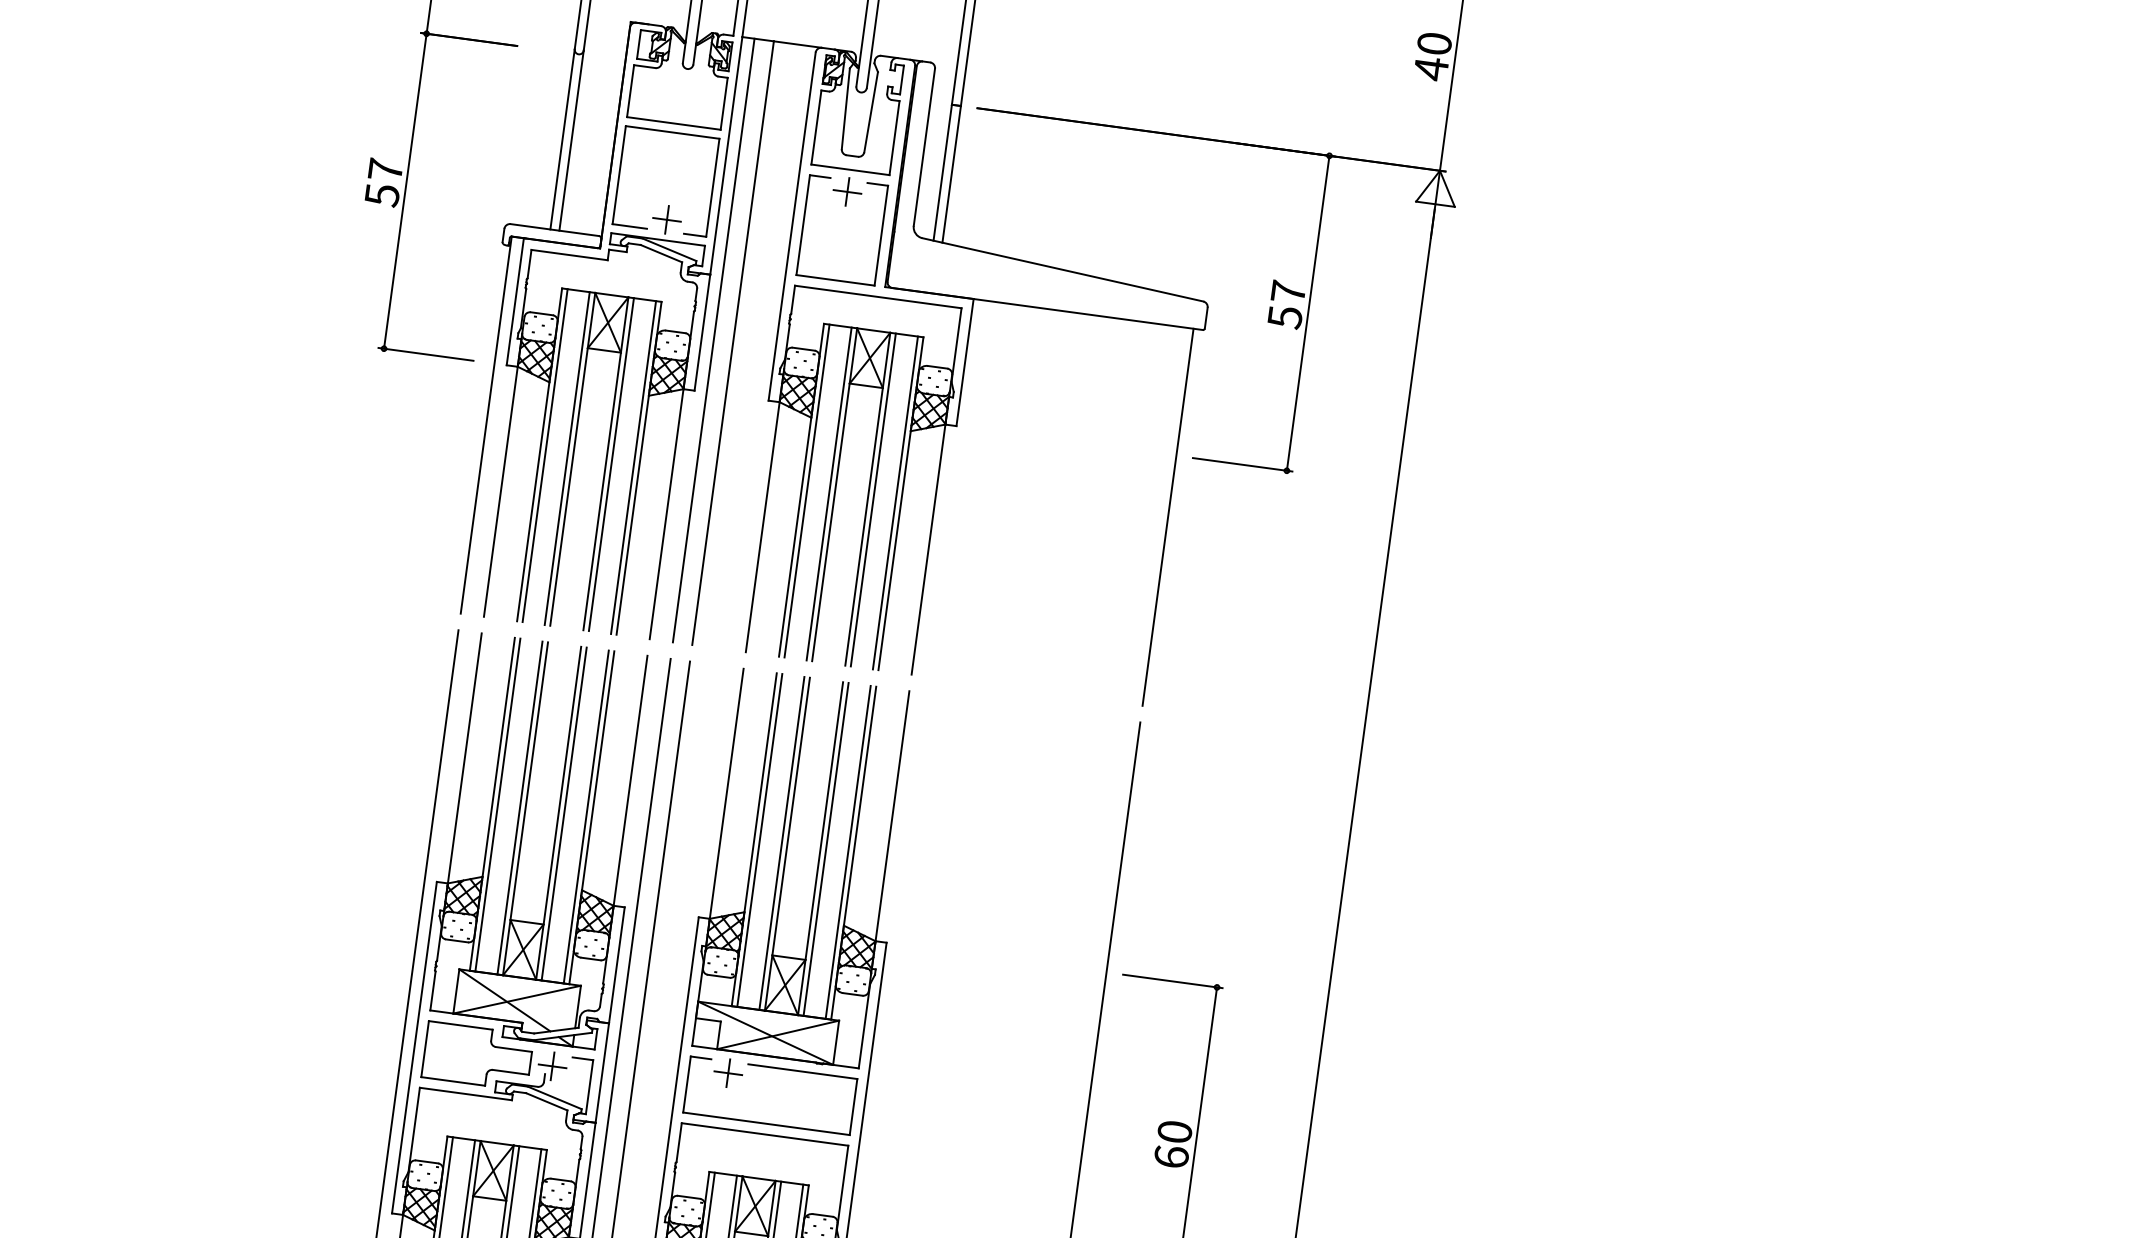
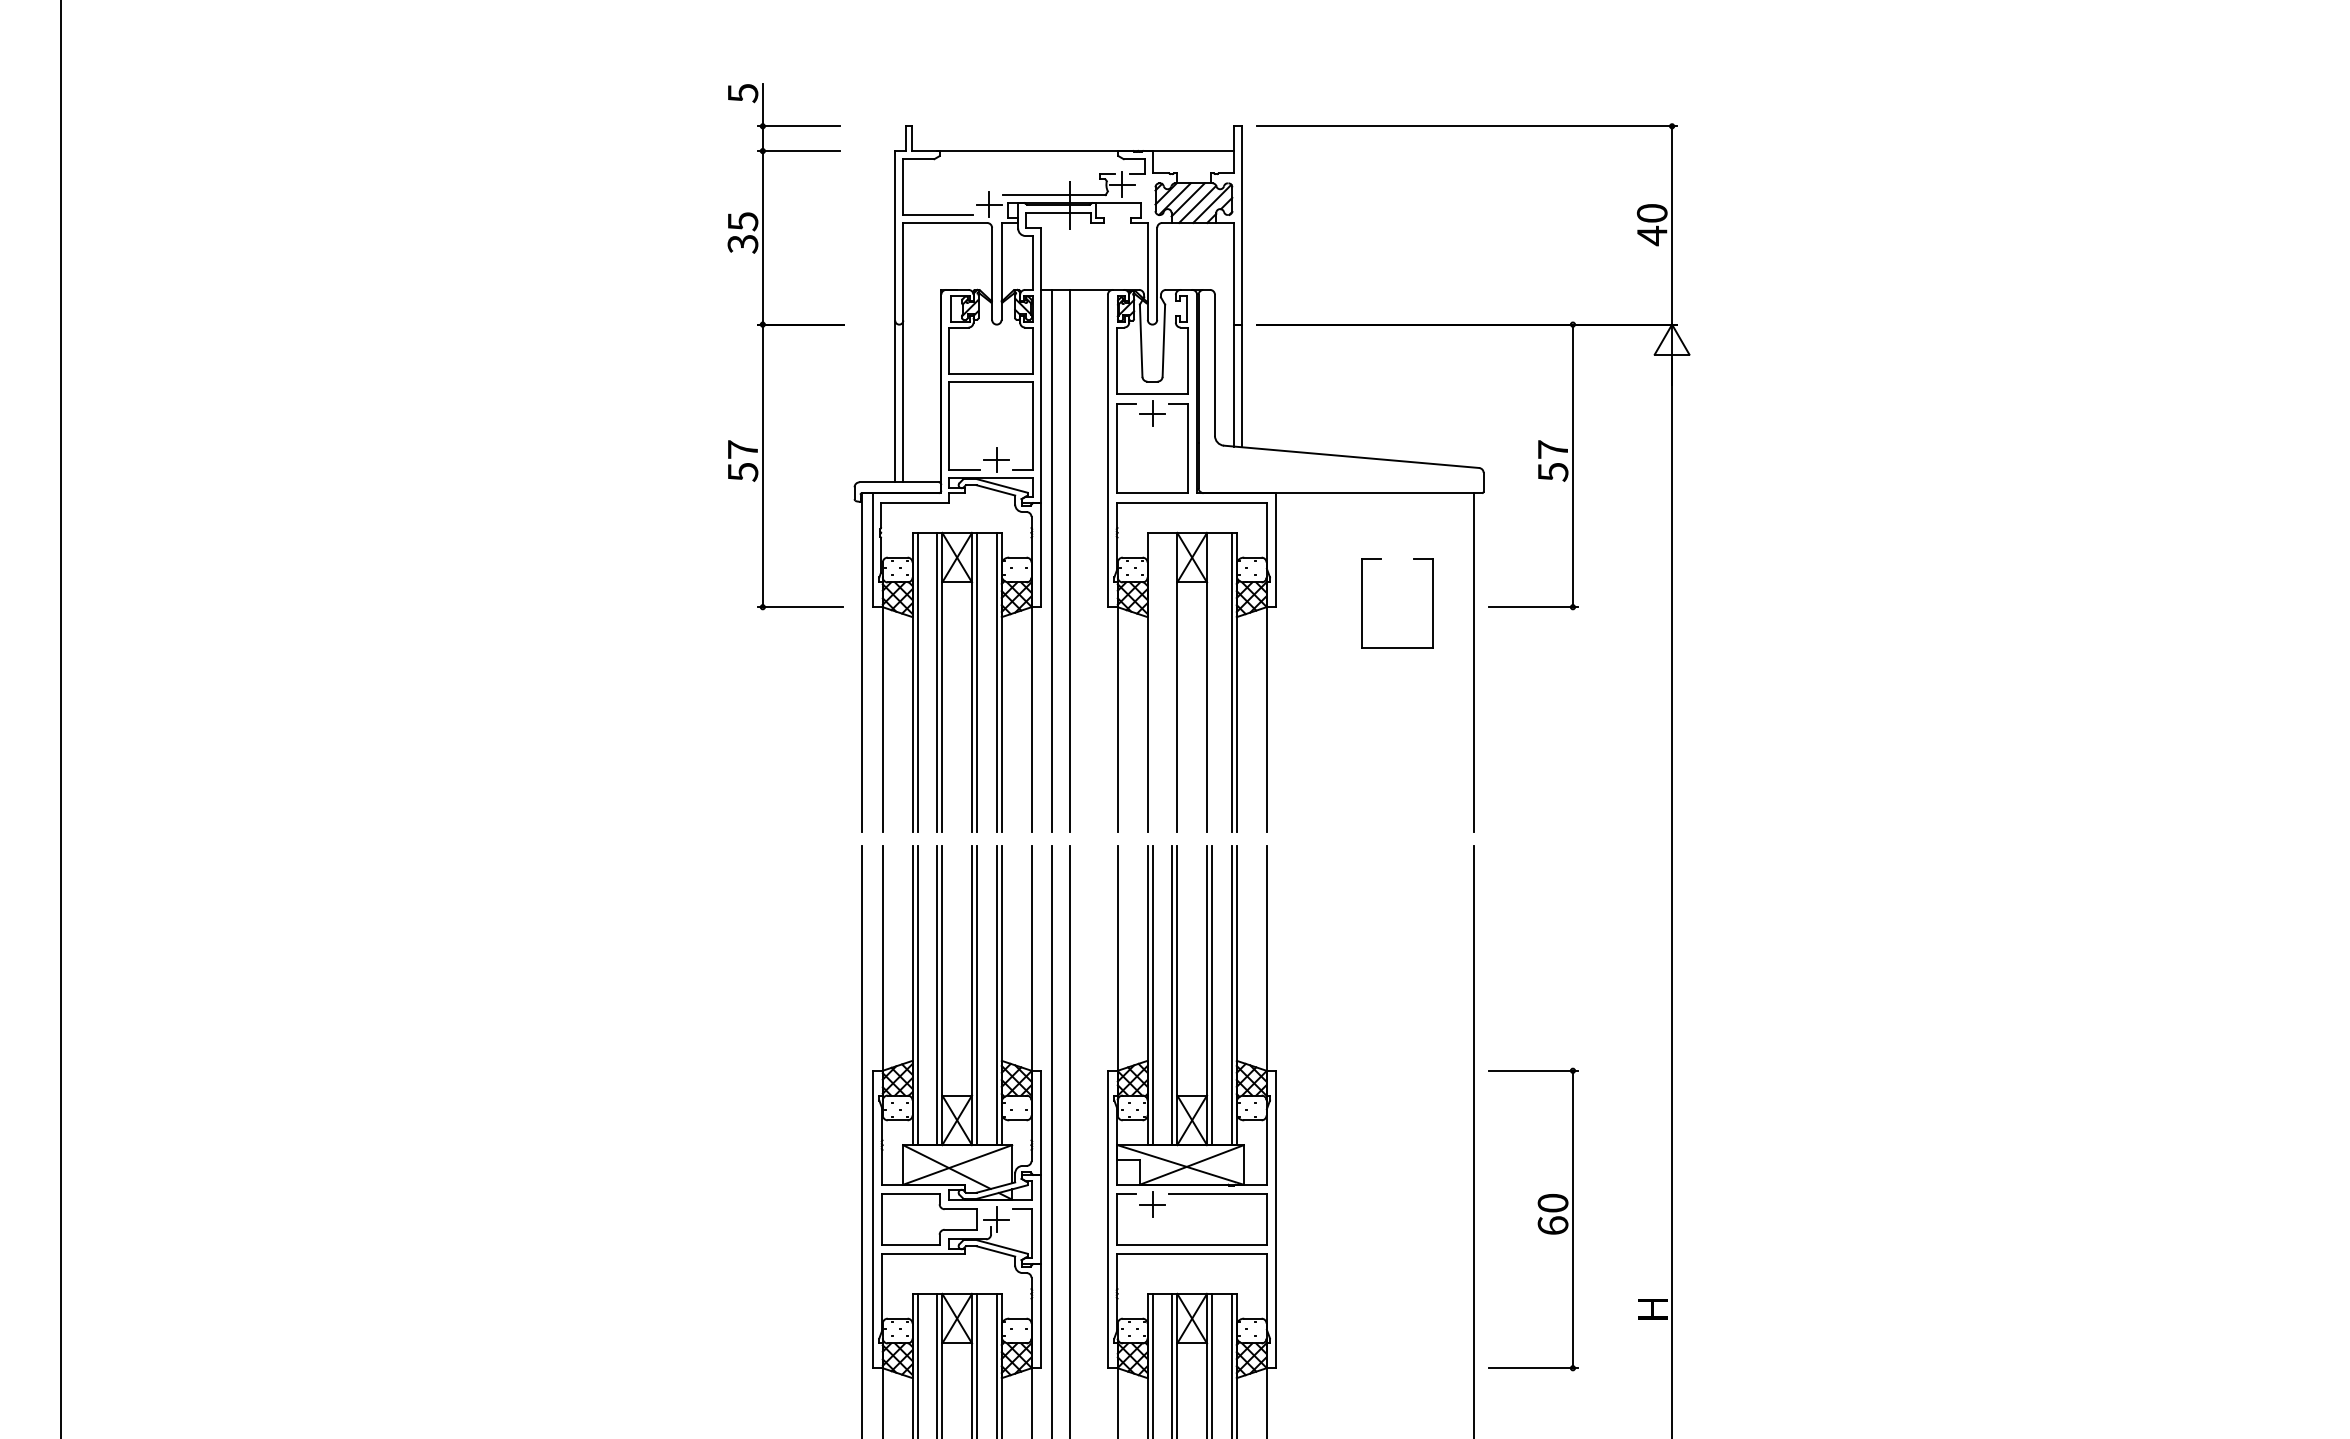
part: (1052, 434) -> (1362, 603), added
line: (807, 490) -> (1152, 681), removed
line: (829, 493) -> (1172, 681), removed
line: (873, 499) -> (1212, 681), removed

